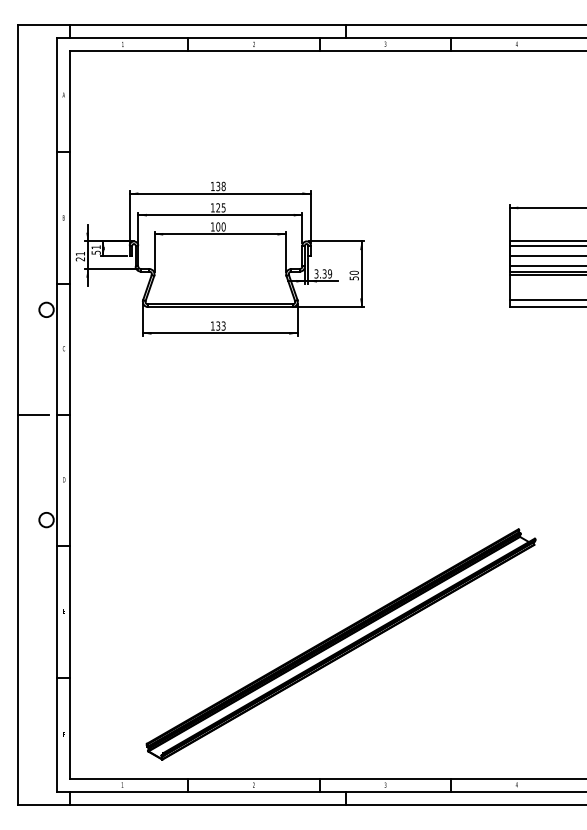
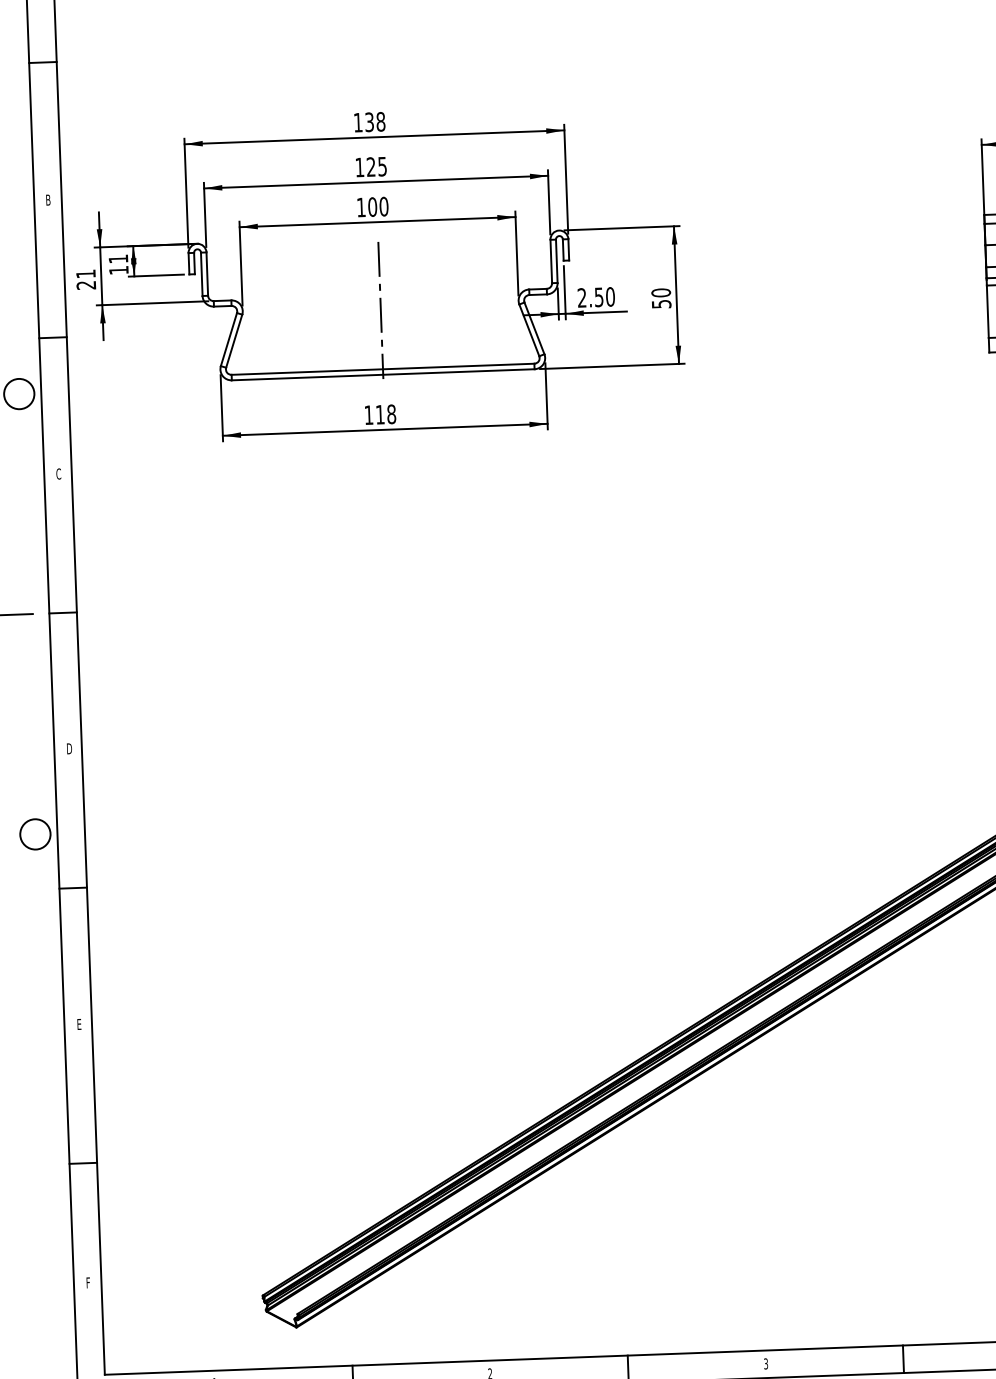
text: (95, 252) -> (117, 270), 51 -> 11
text: (322, 273) -> (594, 296), 3.39 -> 2.50
line: (220, 276) -> (381, 310), added
text: (220, 325) -> (384, 413), 133 -> 118

